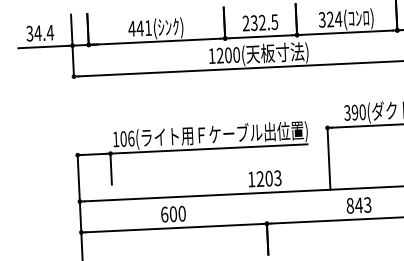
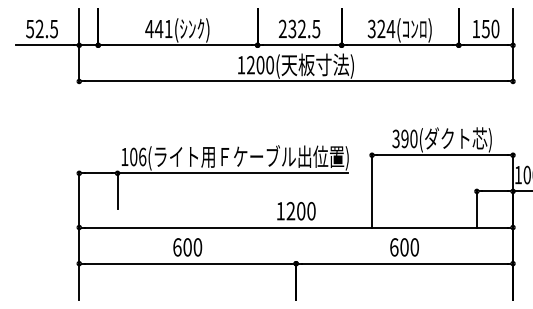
text: (40, 32) -> (42, 28), 34.4 -> 52.5
text: (277, 178) -> (311, 211), 1203 -> 1200
text: (359, 205) -> (404, 247), 843 -> 600

